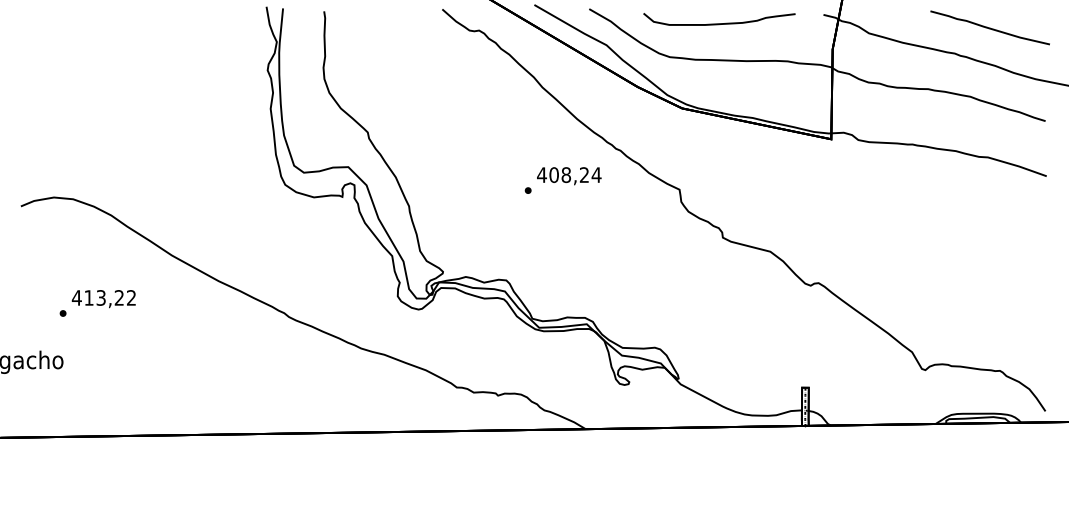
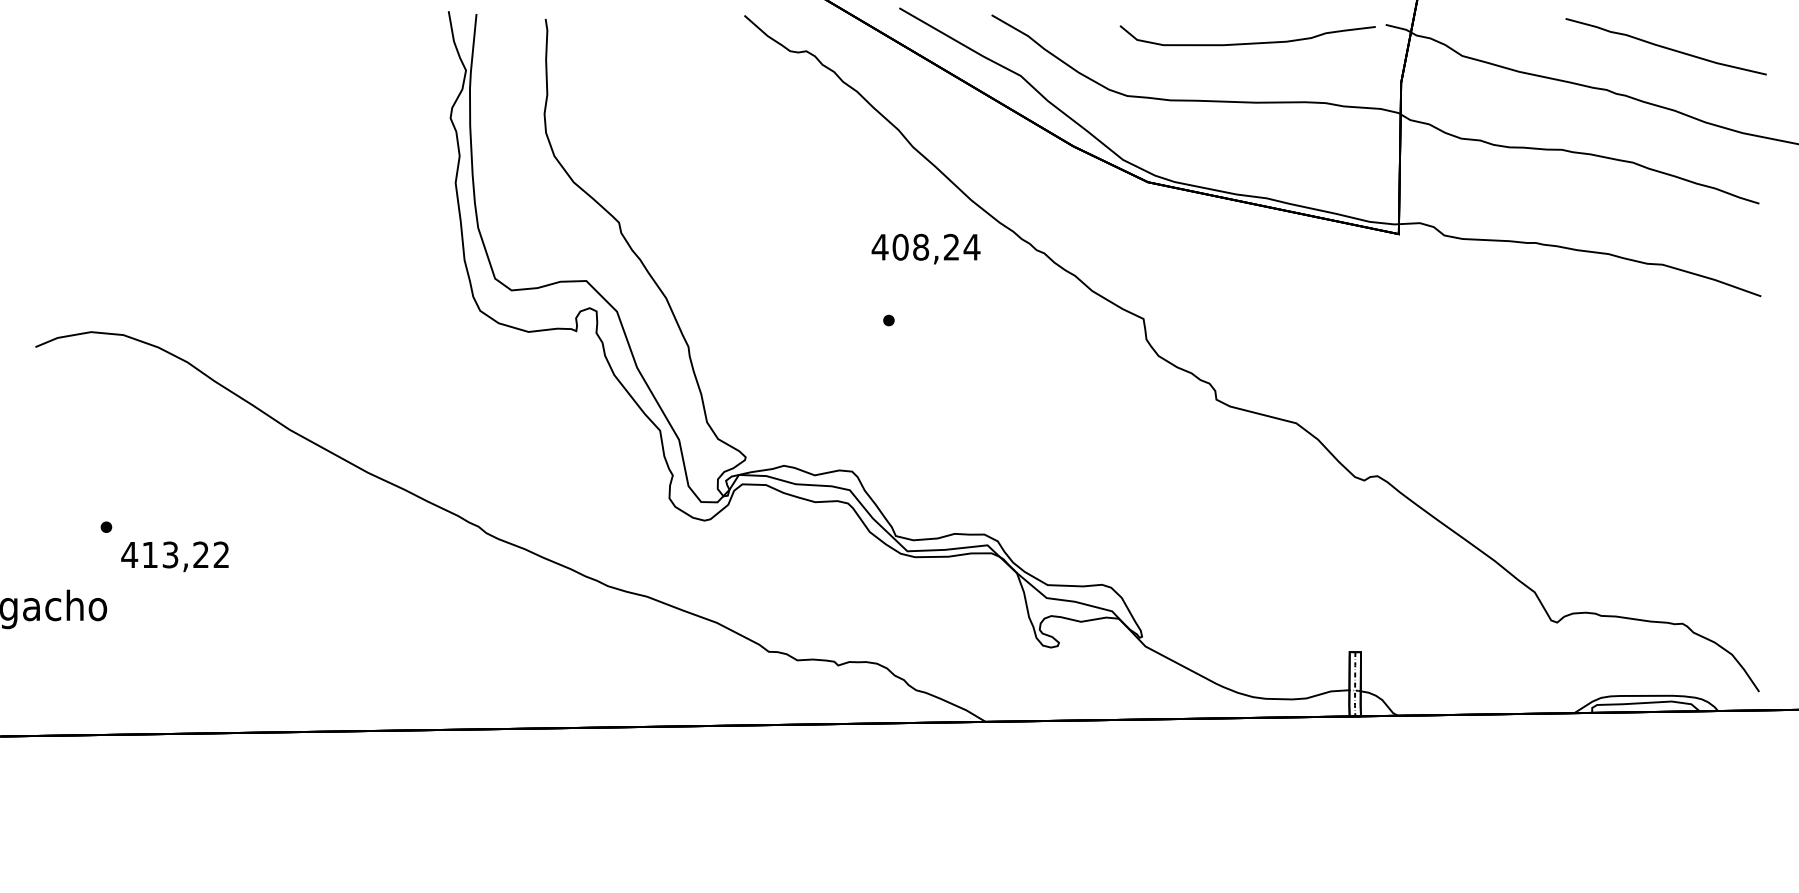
curve: (719, 23) -> (1247, 42), moved
text: (569, 176) -> (926, 249), moved
text: (103, 299) -> (174, 557), moved

